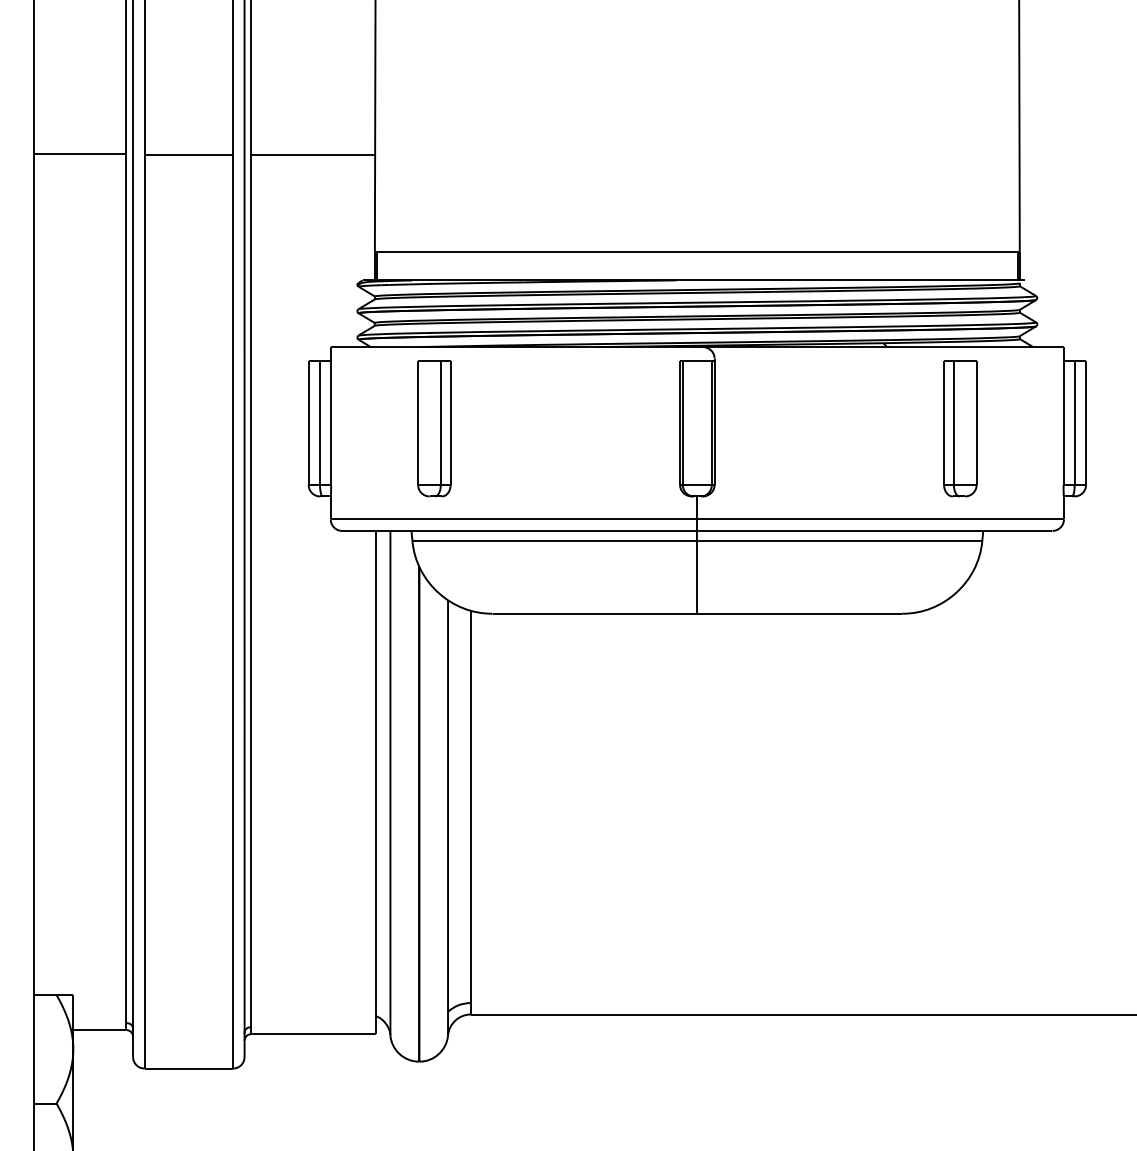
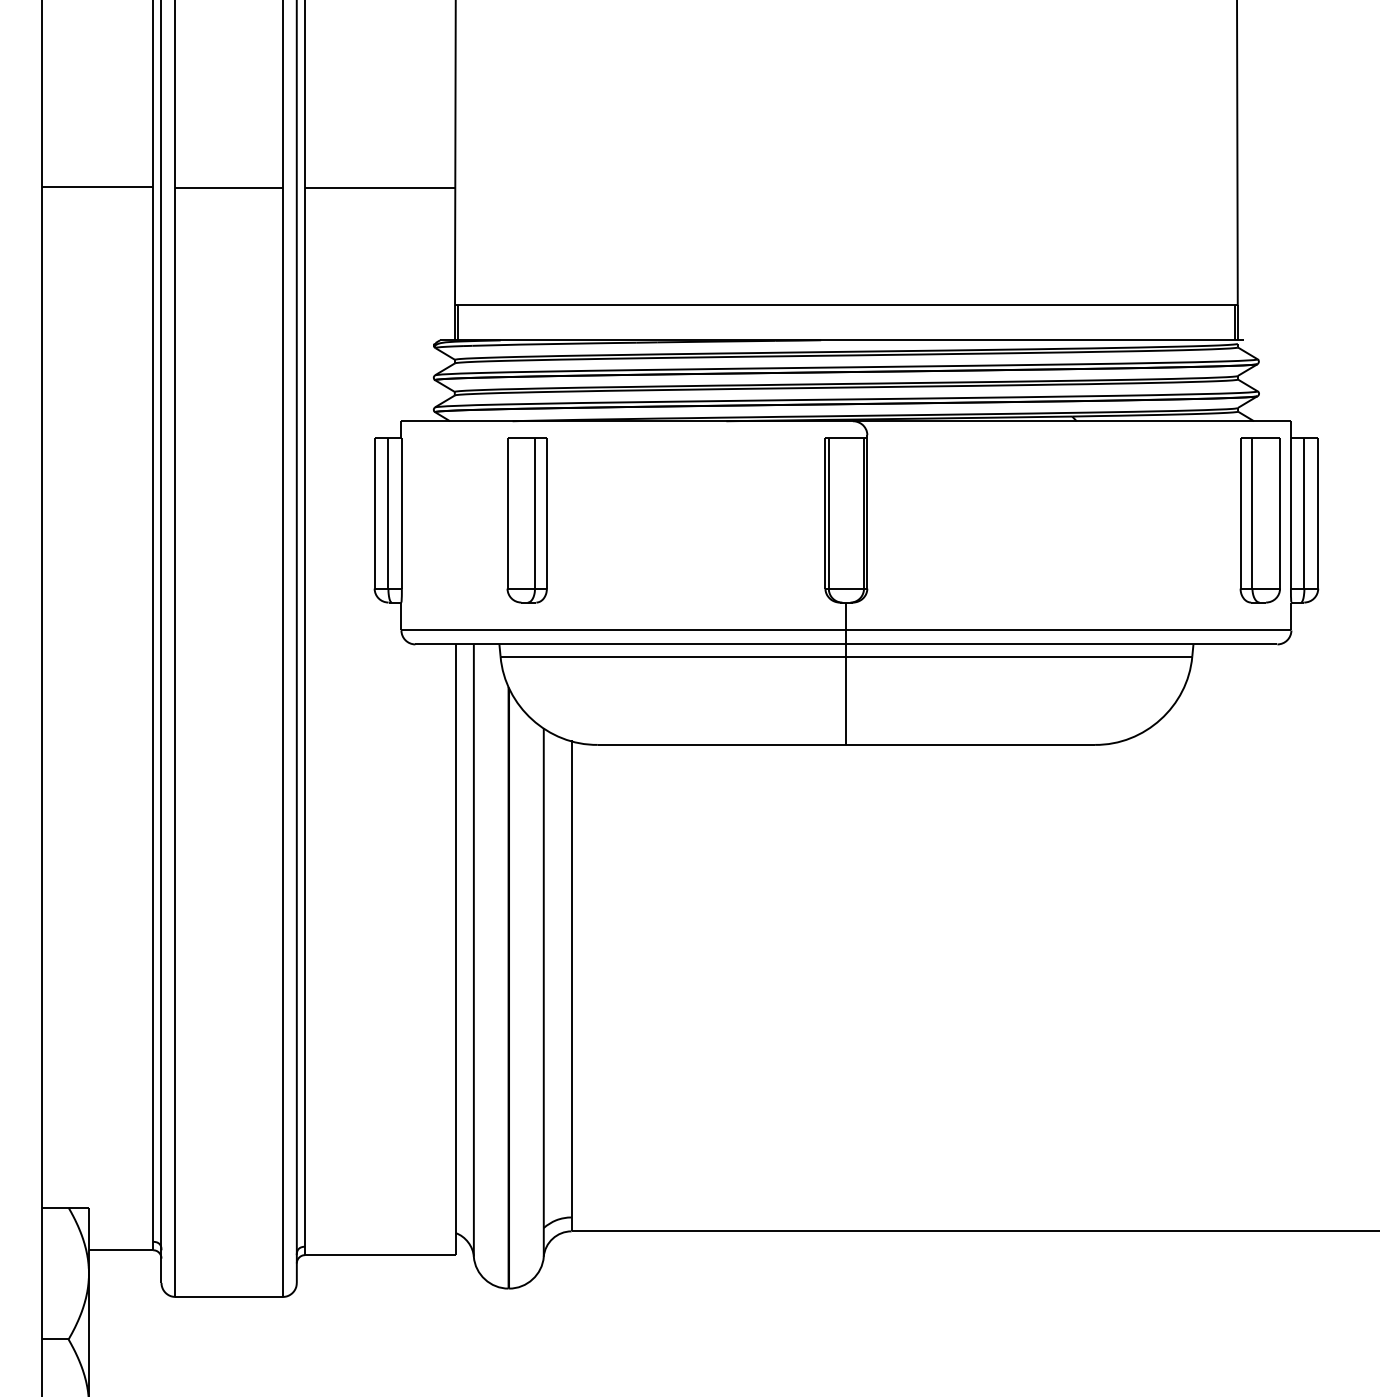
part: (960, 428) -> (1260, 520), moved

